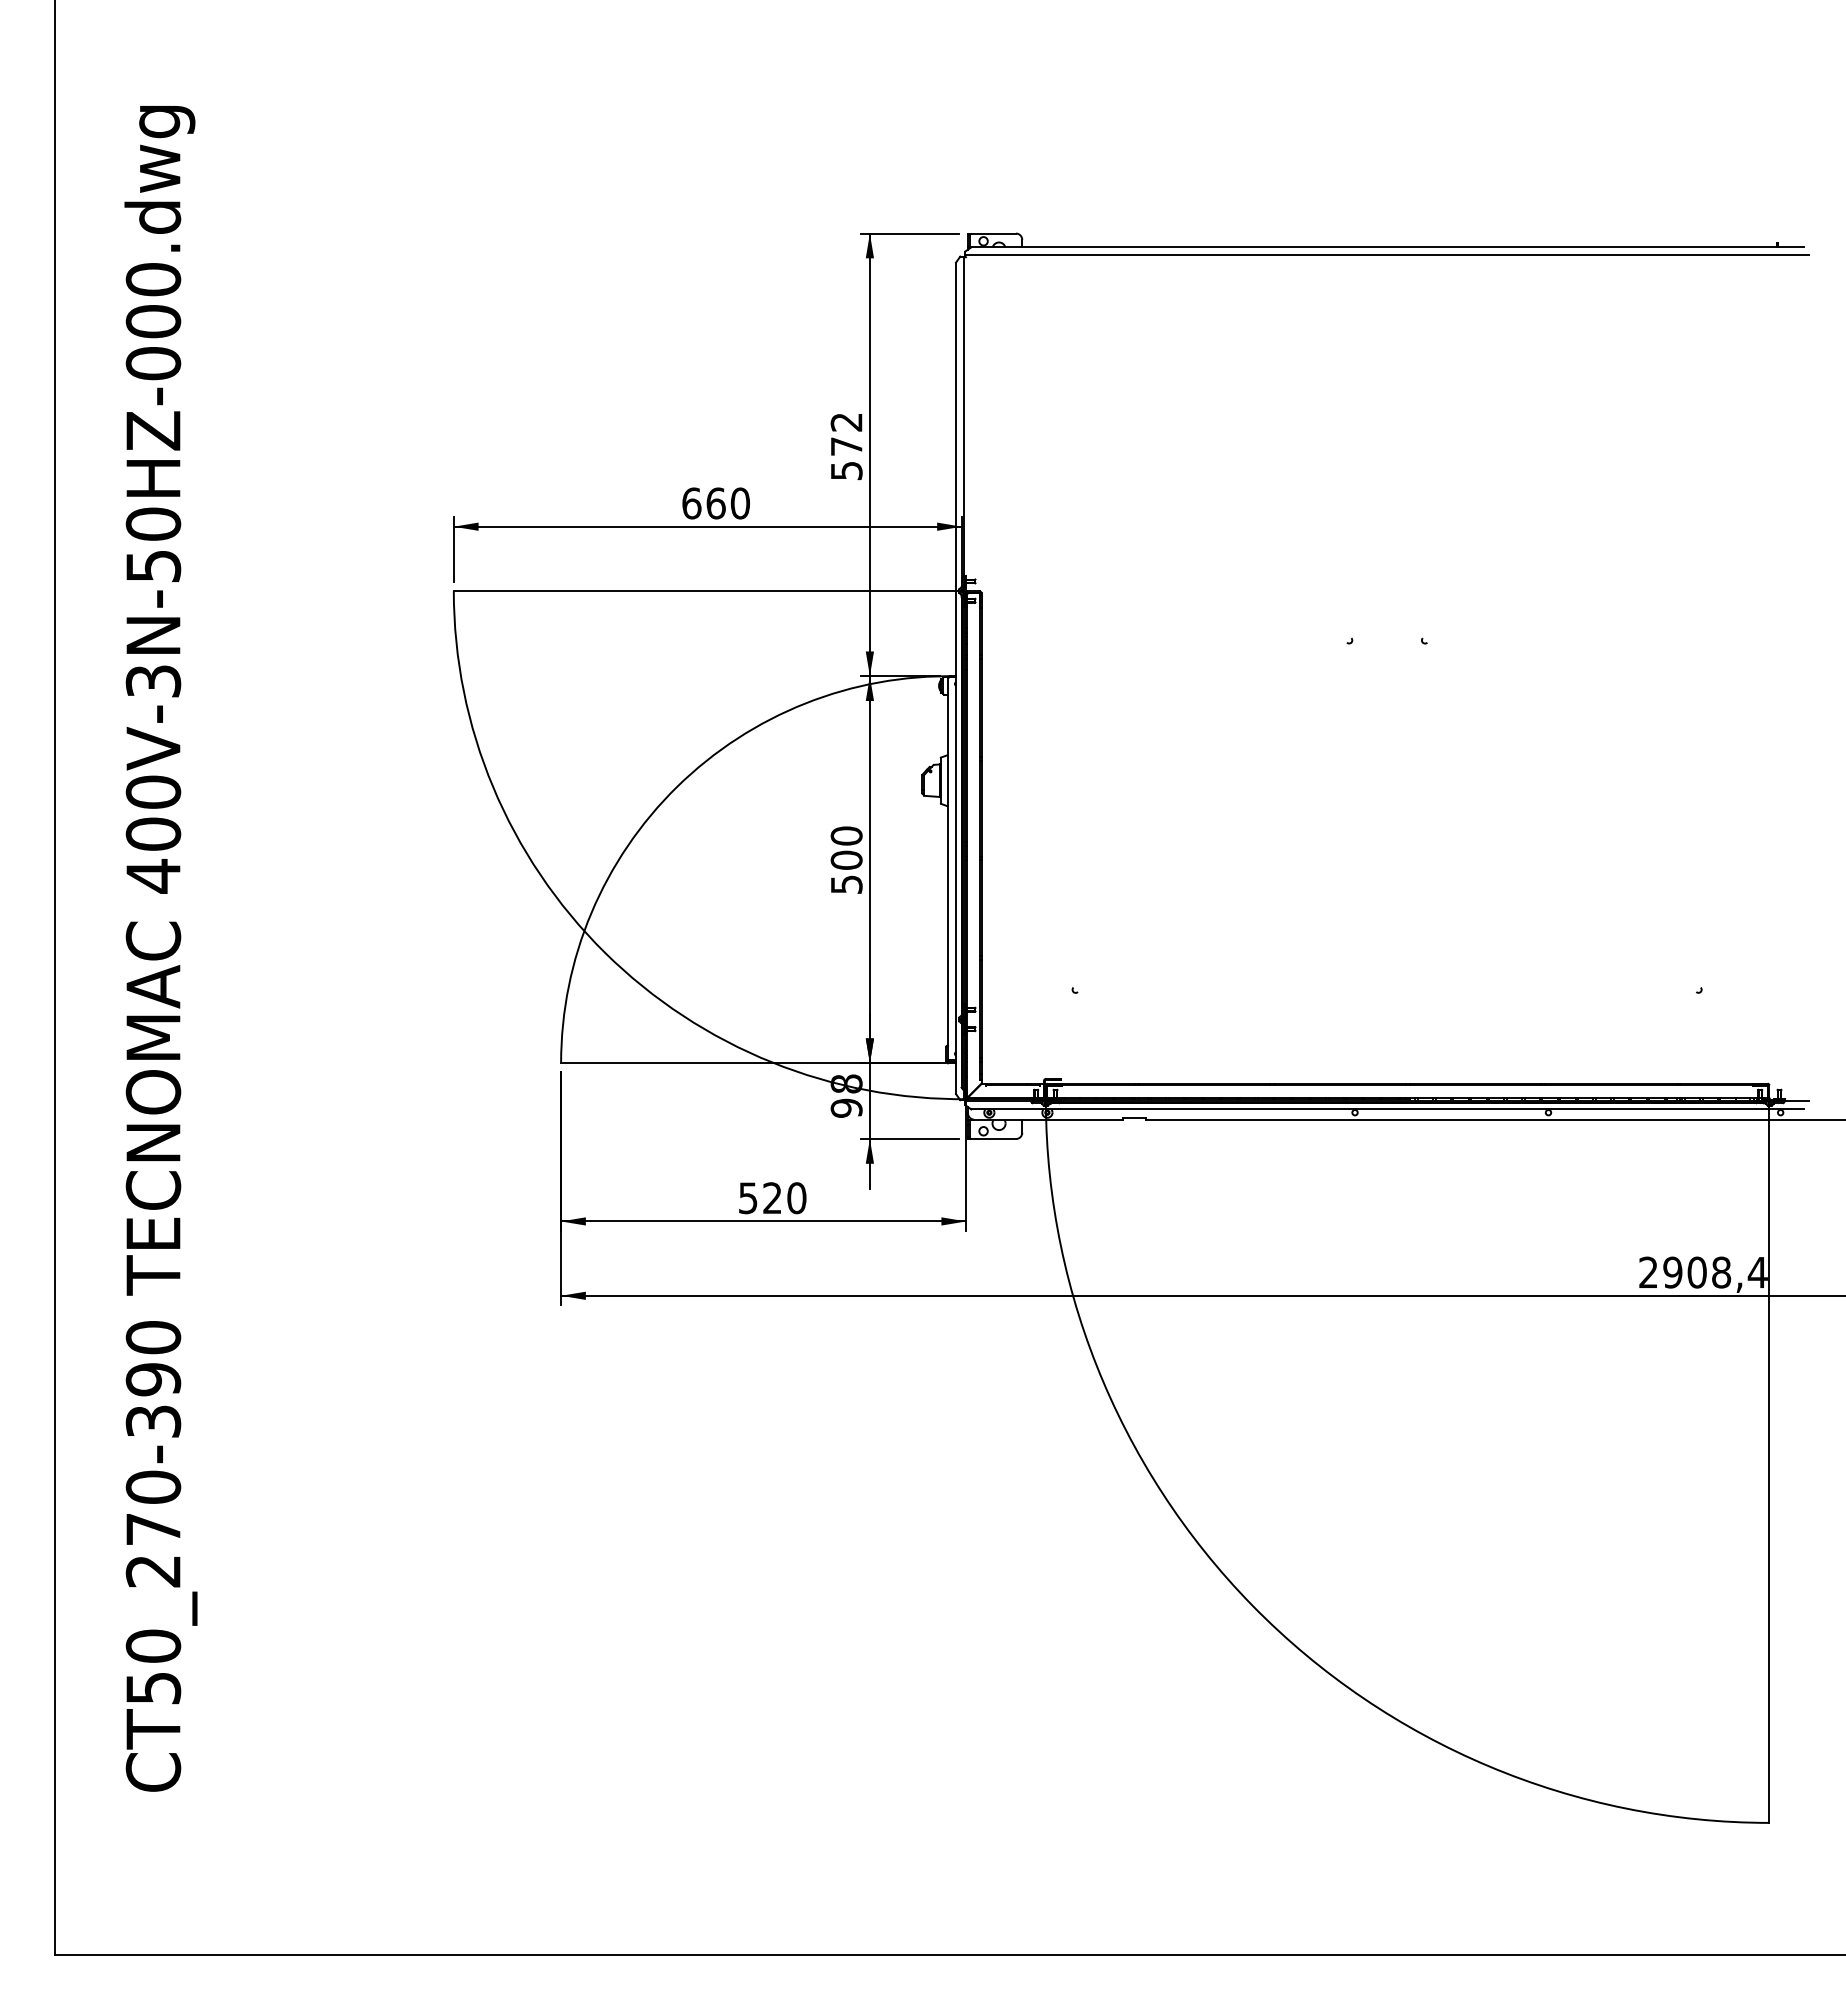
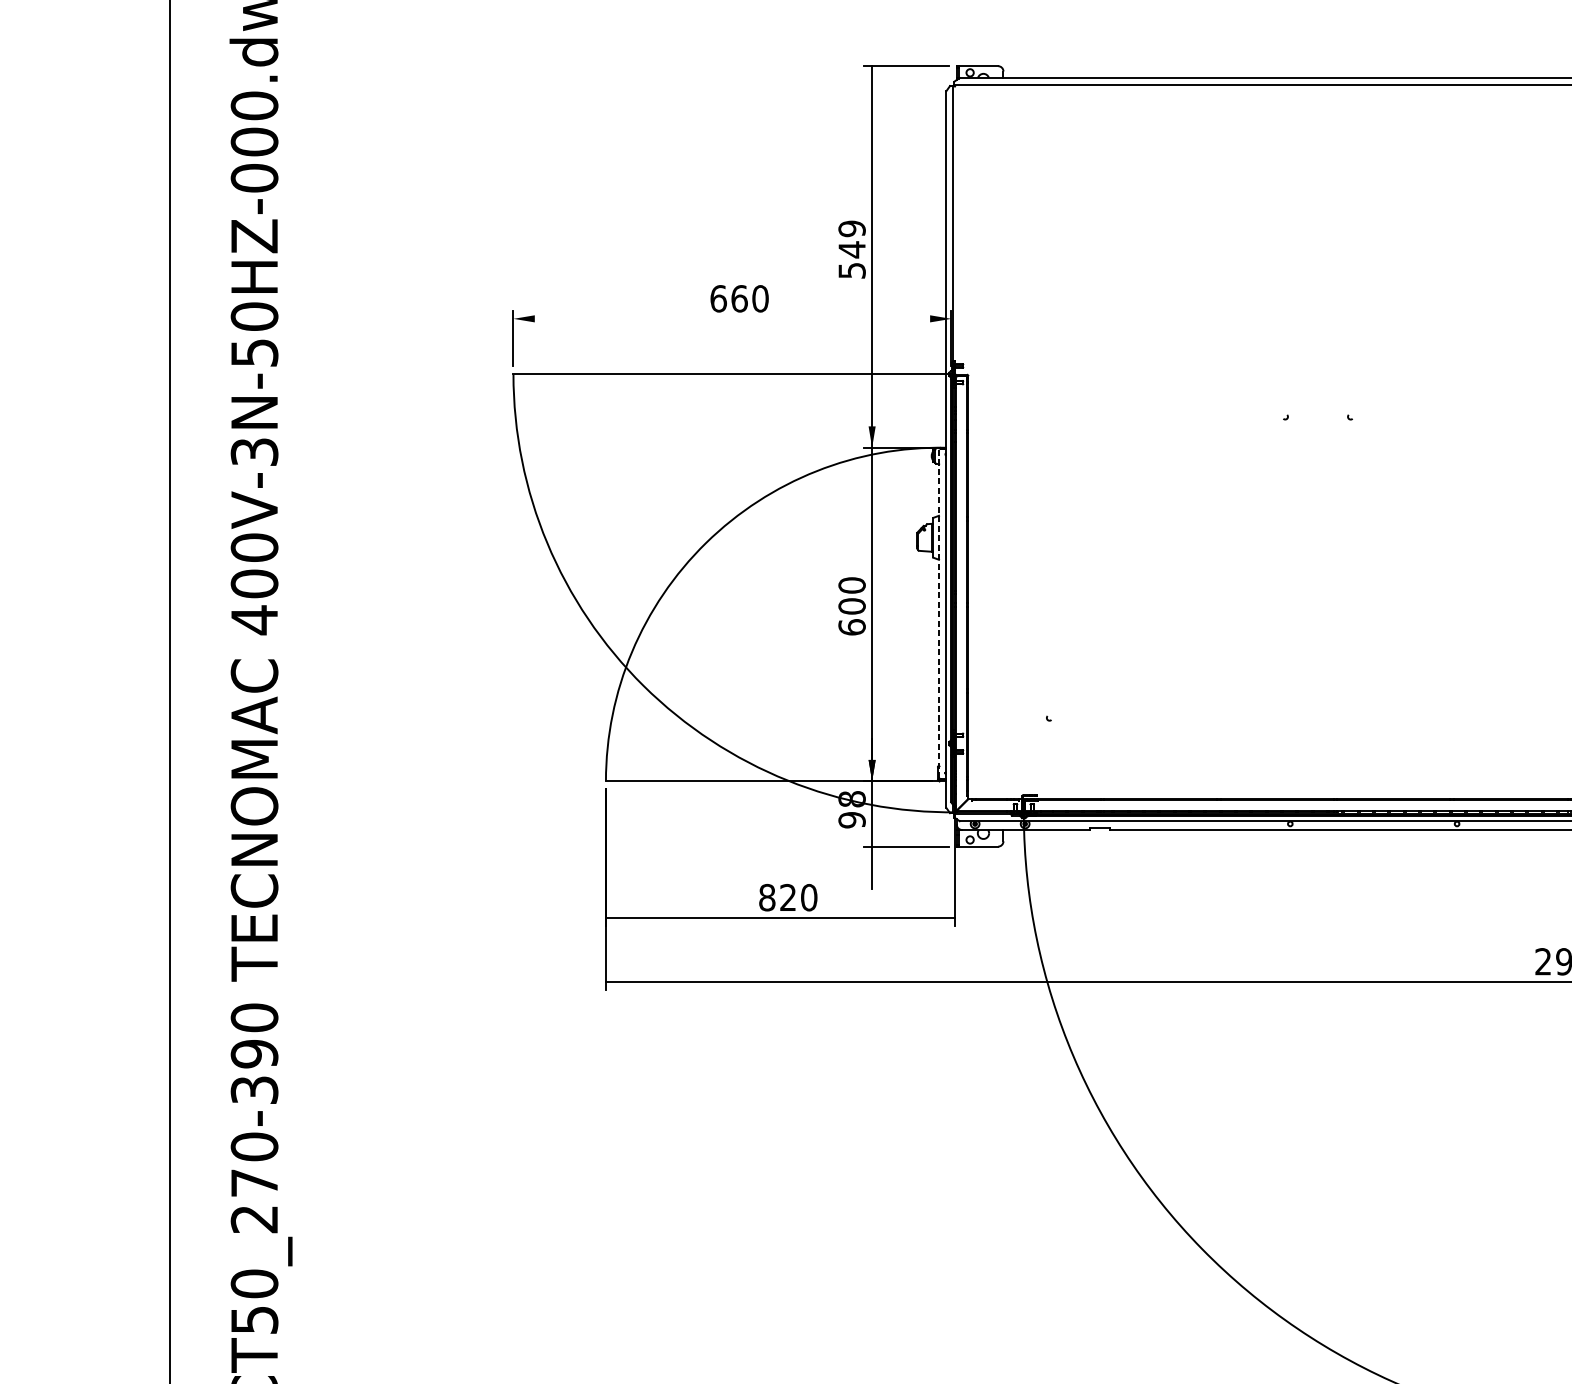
fill: (869, 245) -> (871, 76), removed
text: (846, 434) -> (851, 239), 572 -> 549
line: (707, 526) -> (732, 318), removed
fill: (869, 688) -> (871, 458), removed
line: (947, 868) -> (939, 613), solid -> dashed
text: (846, 884) -> (851, 627), 500 -> 600
fill: (869, 1151) -> (871, 857), removed
text: (747, 1198) -> (766, 897), 520 -> 820
fill: (573, 1221) -> (616, 917), removed
fill: (953, 1221) -> (944, 917), removed
fill: (573, 1295) -> (616, 981), removed

